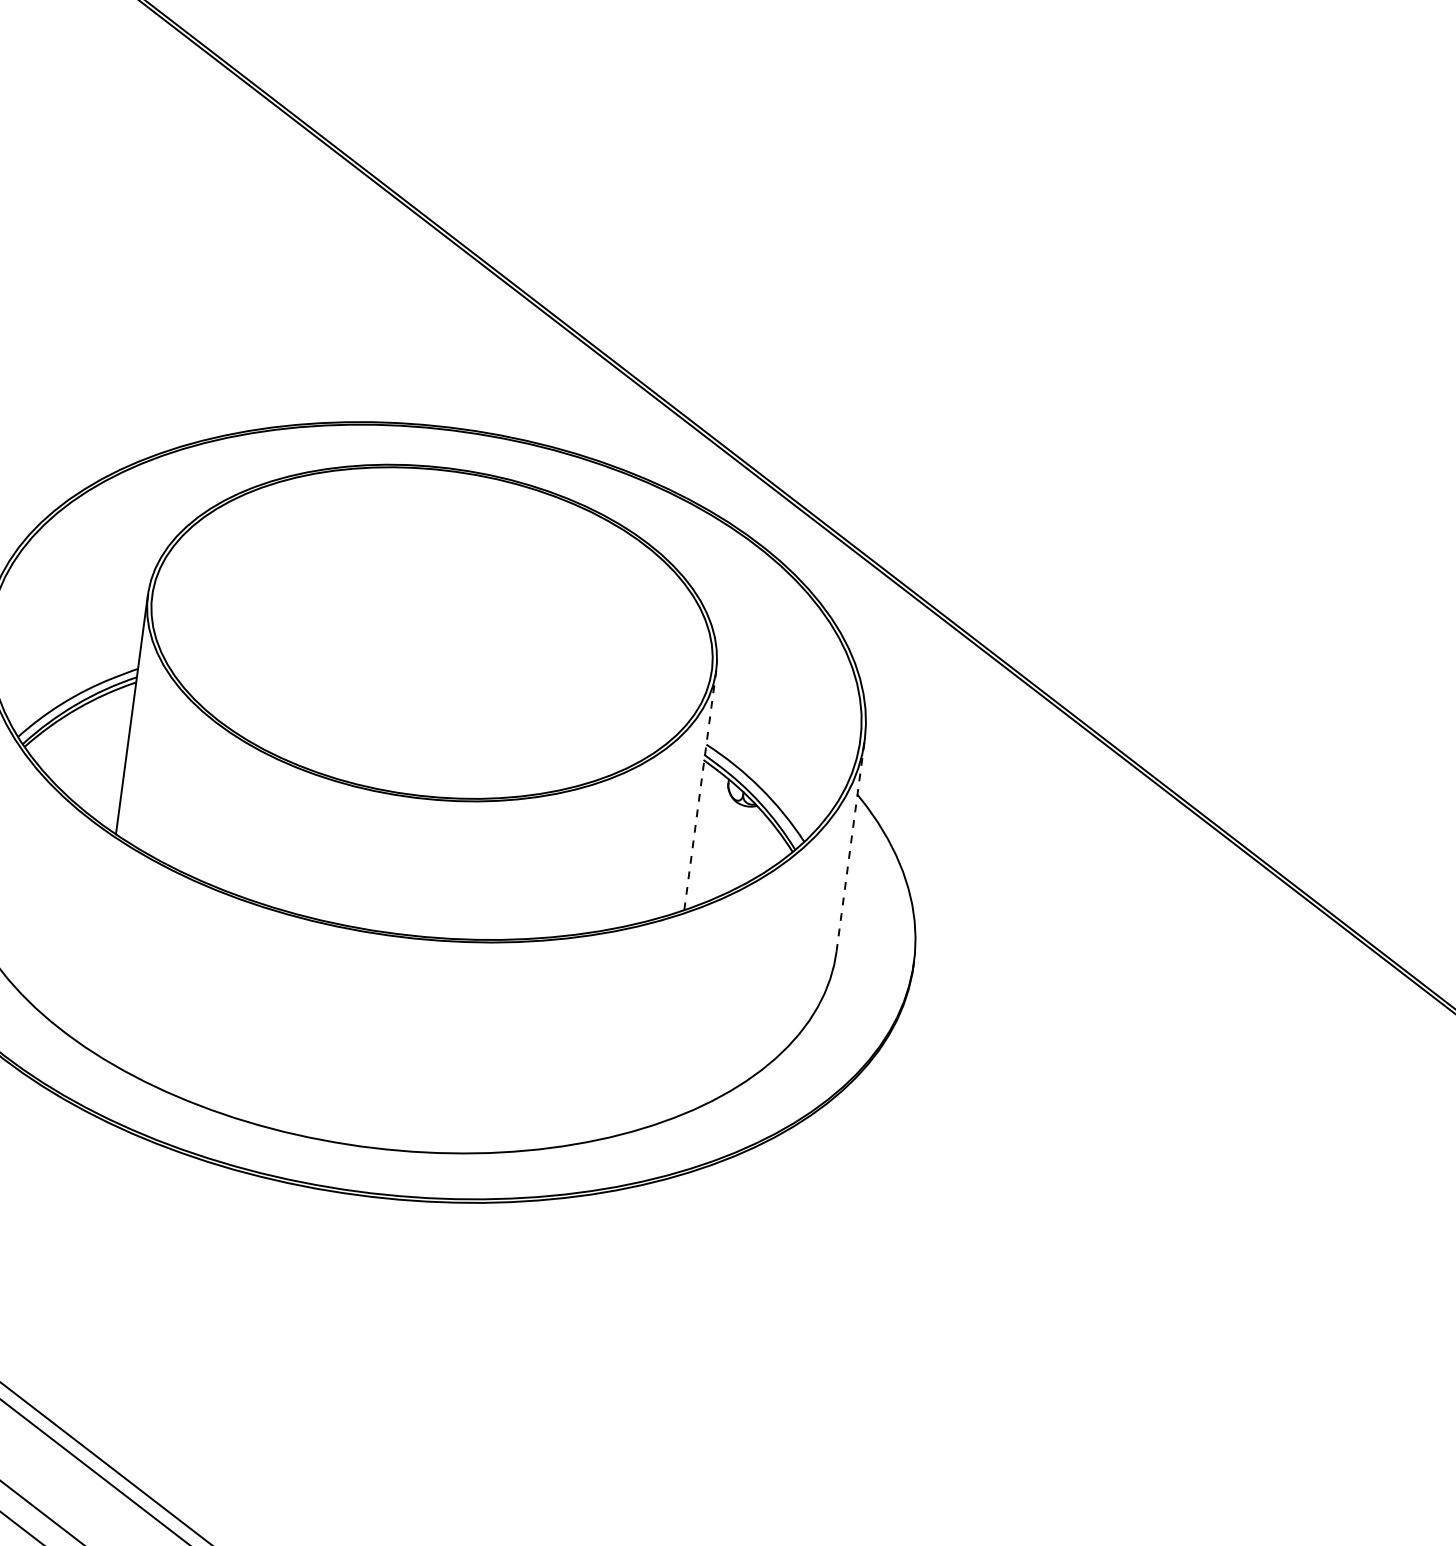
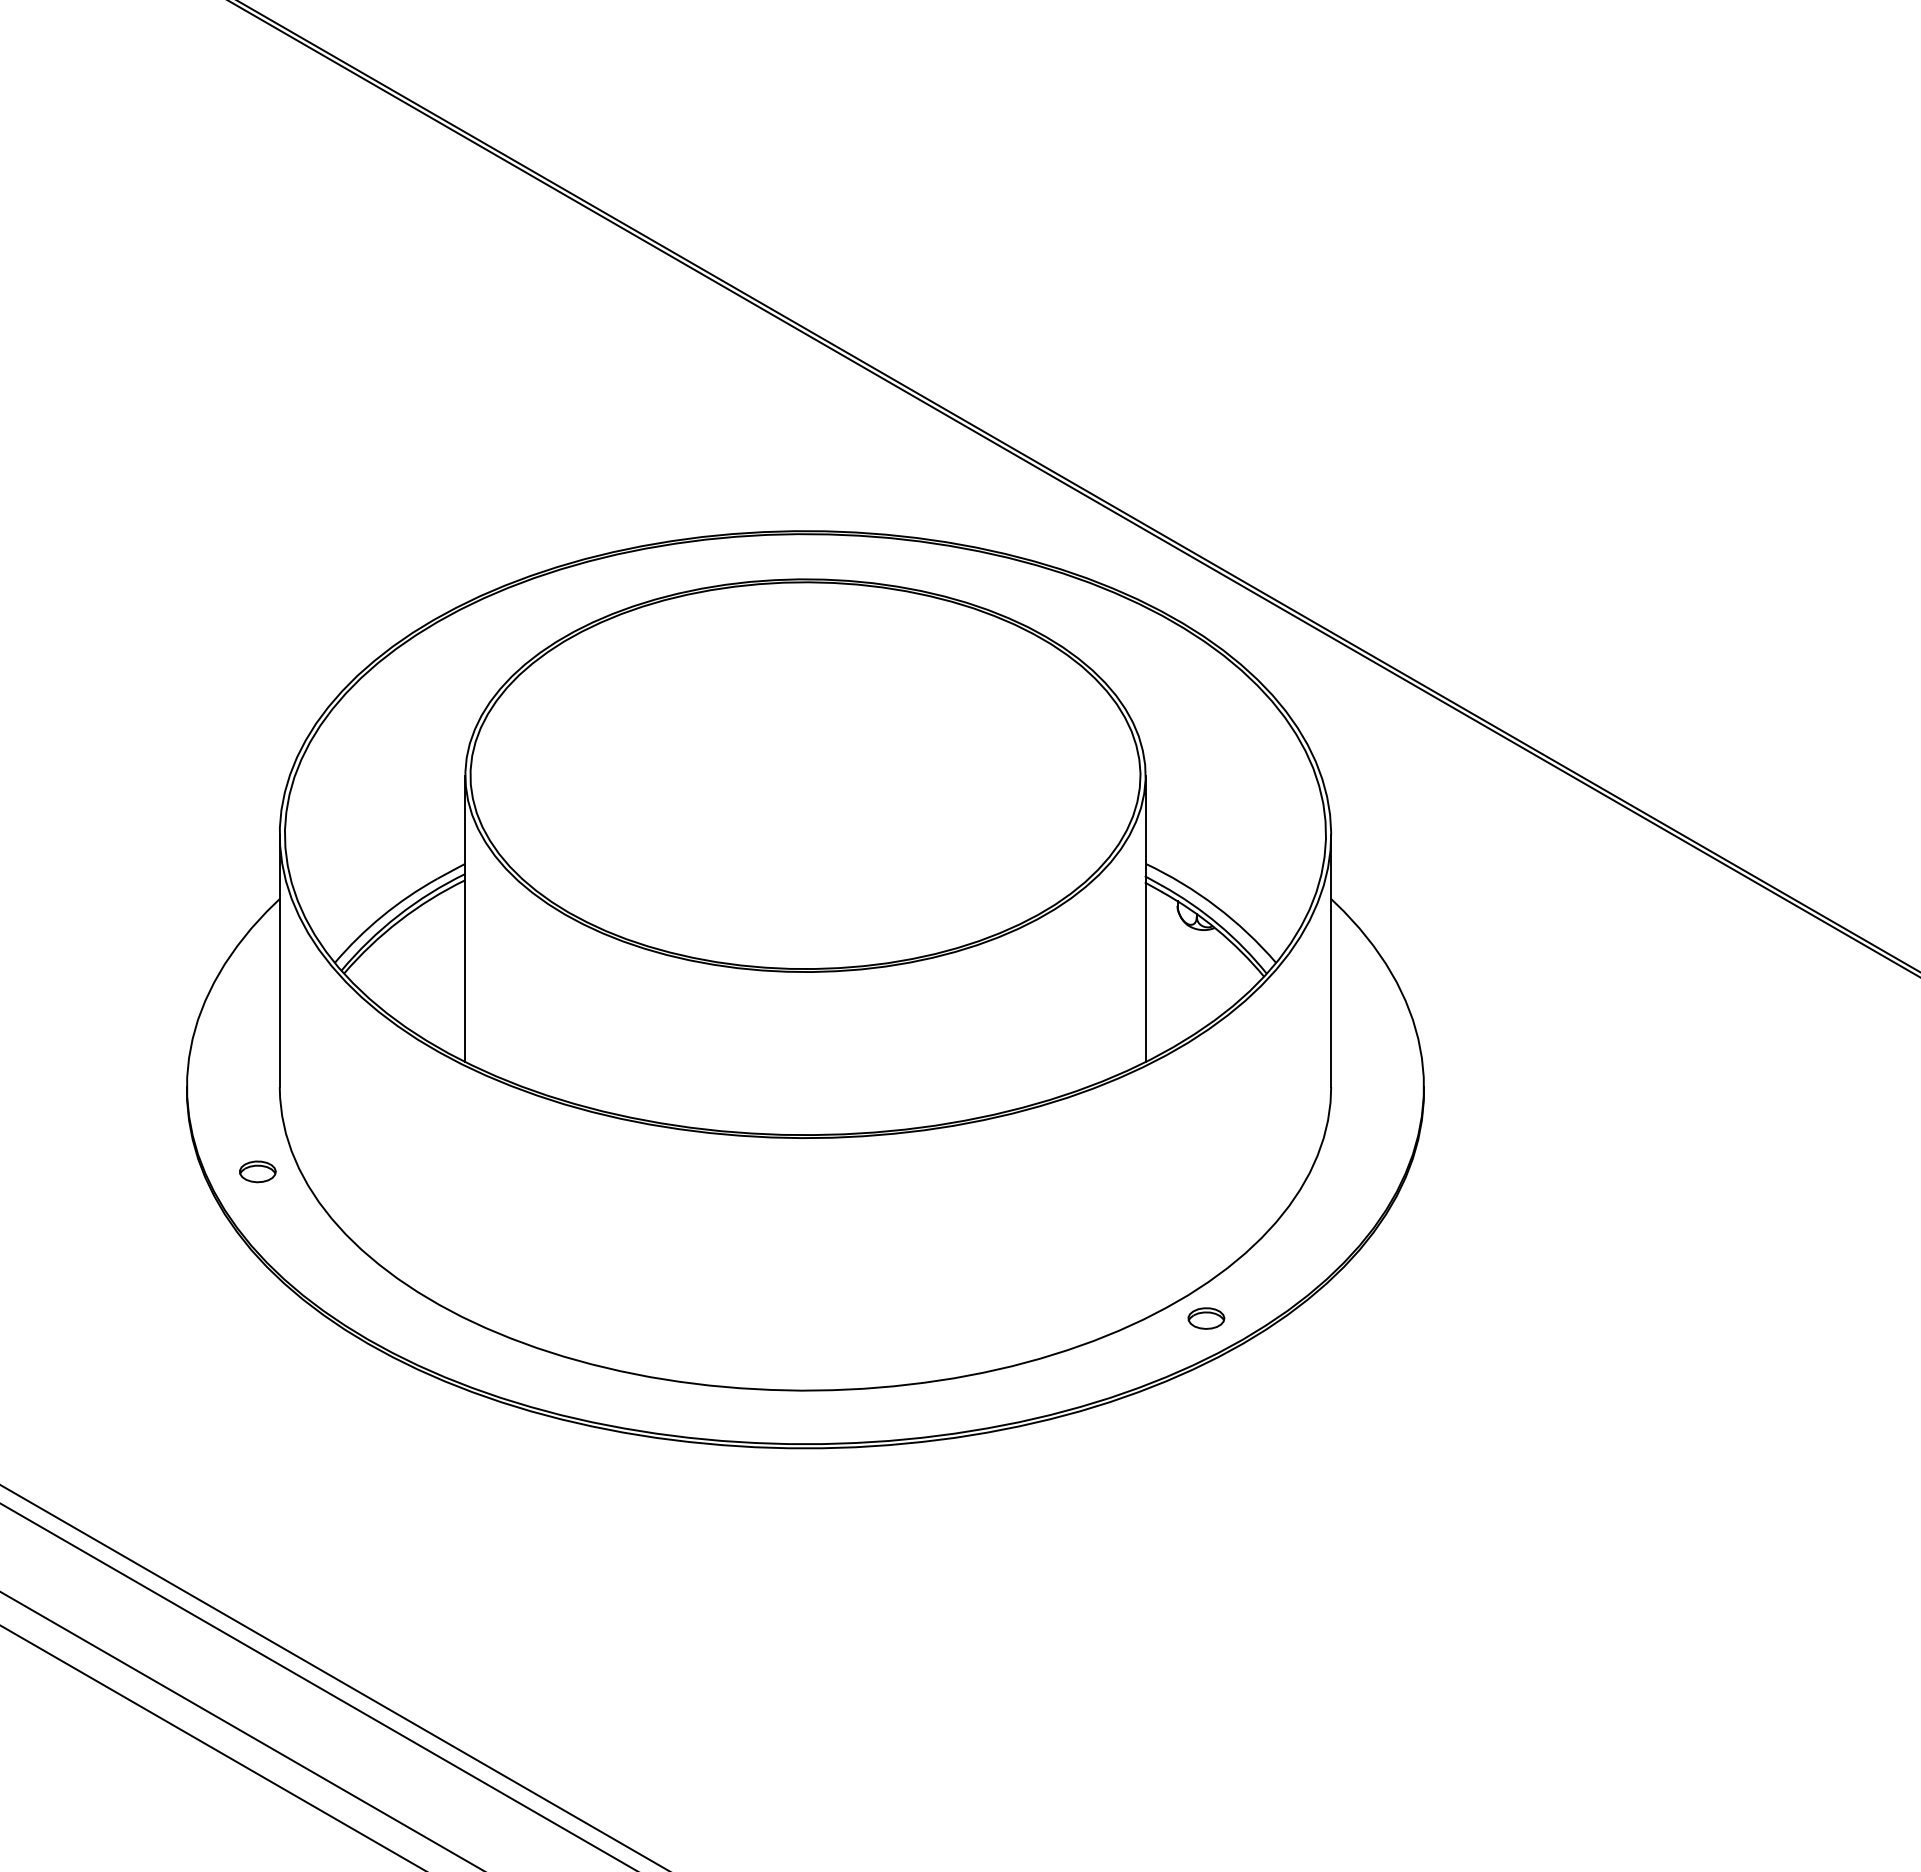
line: (700, 790) -> (1145, 918), dashed -> solid
line: (850, 846) -> (1331, 960), dashed -> solid
part: (706, 1131) -> (1206, 1318), added

